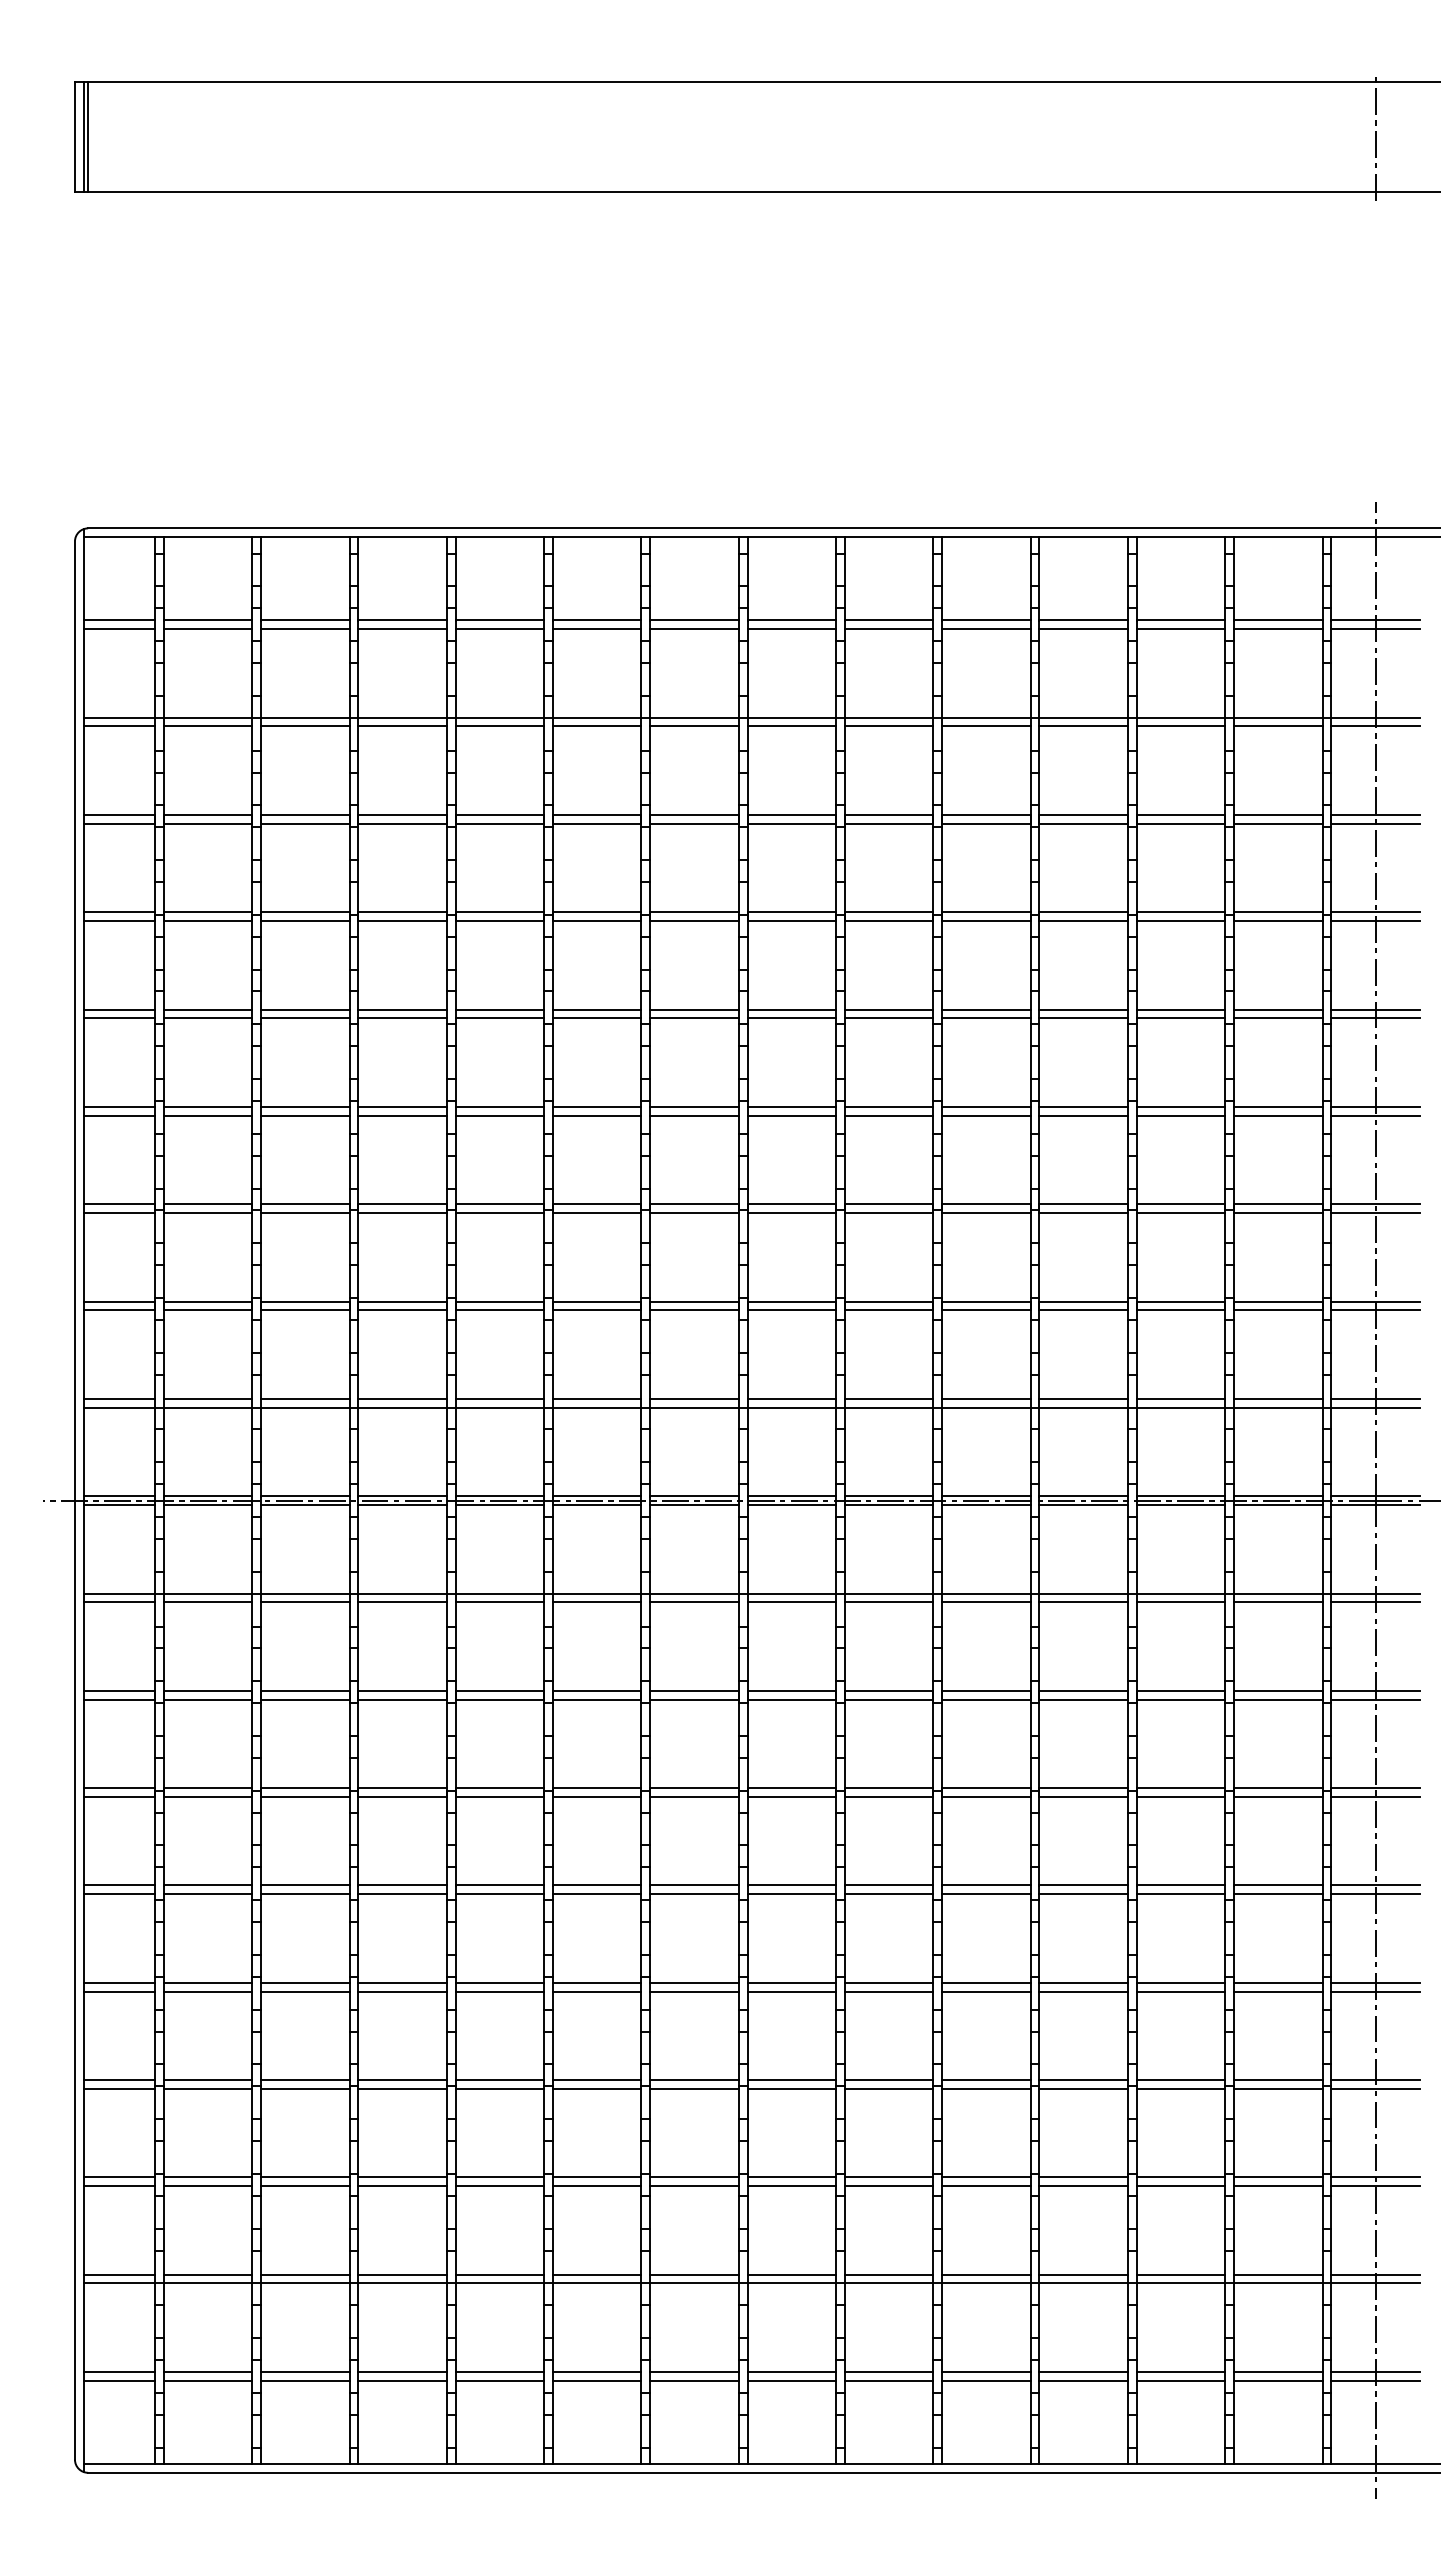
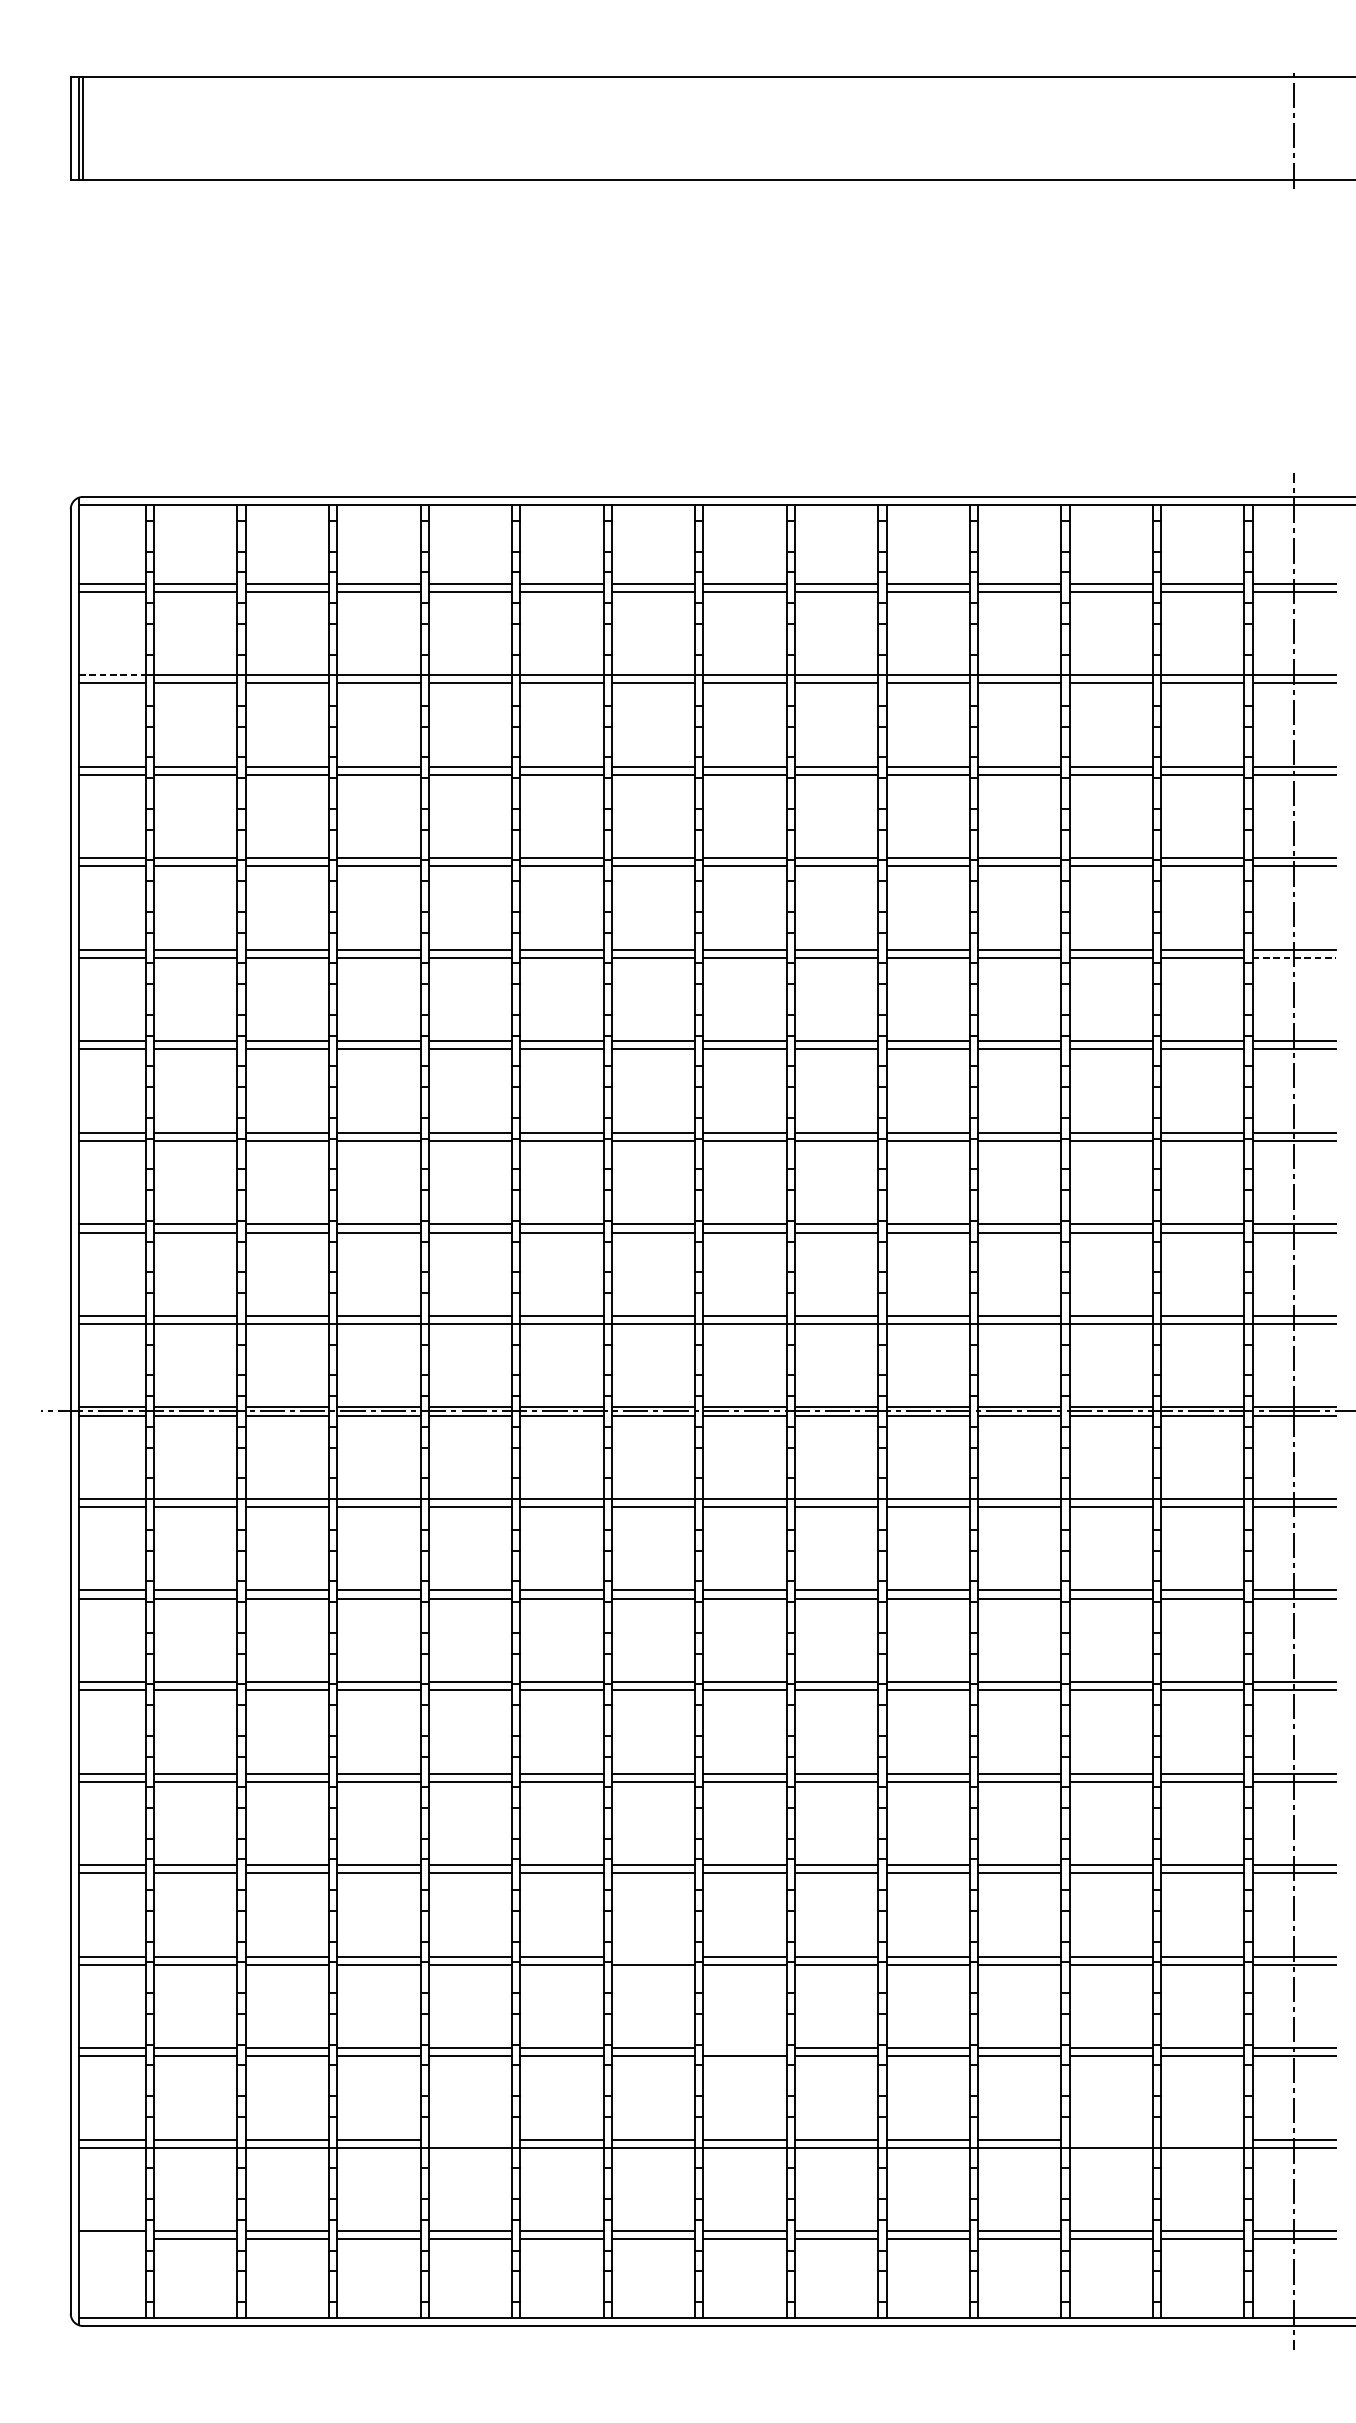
line: (119, 717) -> (112, 674), solid -> dashed
line: (1376, 1018) -> (1295, 957), solid -> dashed
line: (694, 2080) -> (653, 1957), removed
line: (791, 2177) -> (744, 2048), removed
line: (499, 2274) -> (470, 2139), removed
line: (1180, 2274) -> (1110, 2139), removed
line: (1278, 2274) -> (1202, 2139), removed
line: (118, 2380) -> (111, 2239), removed

